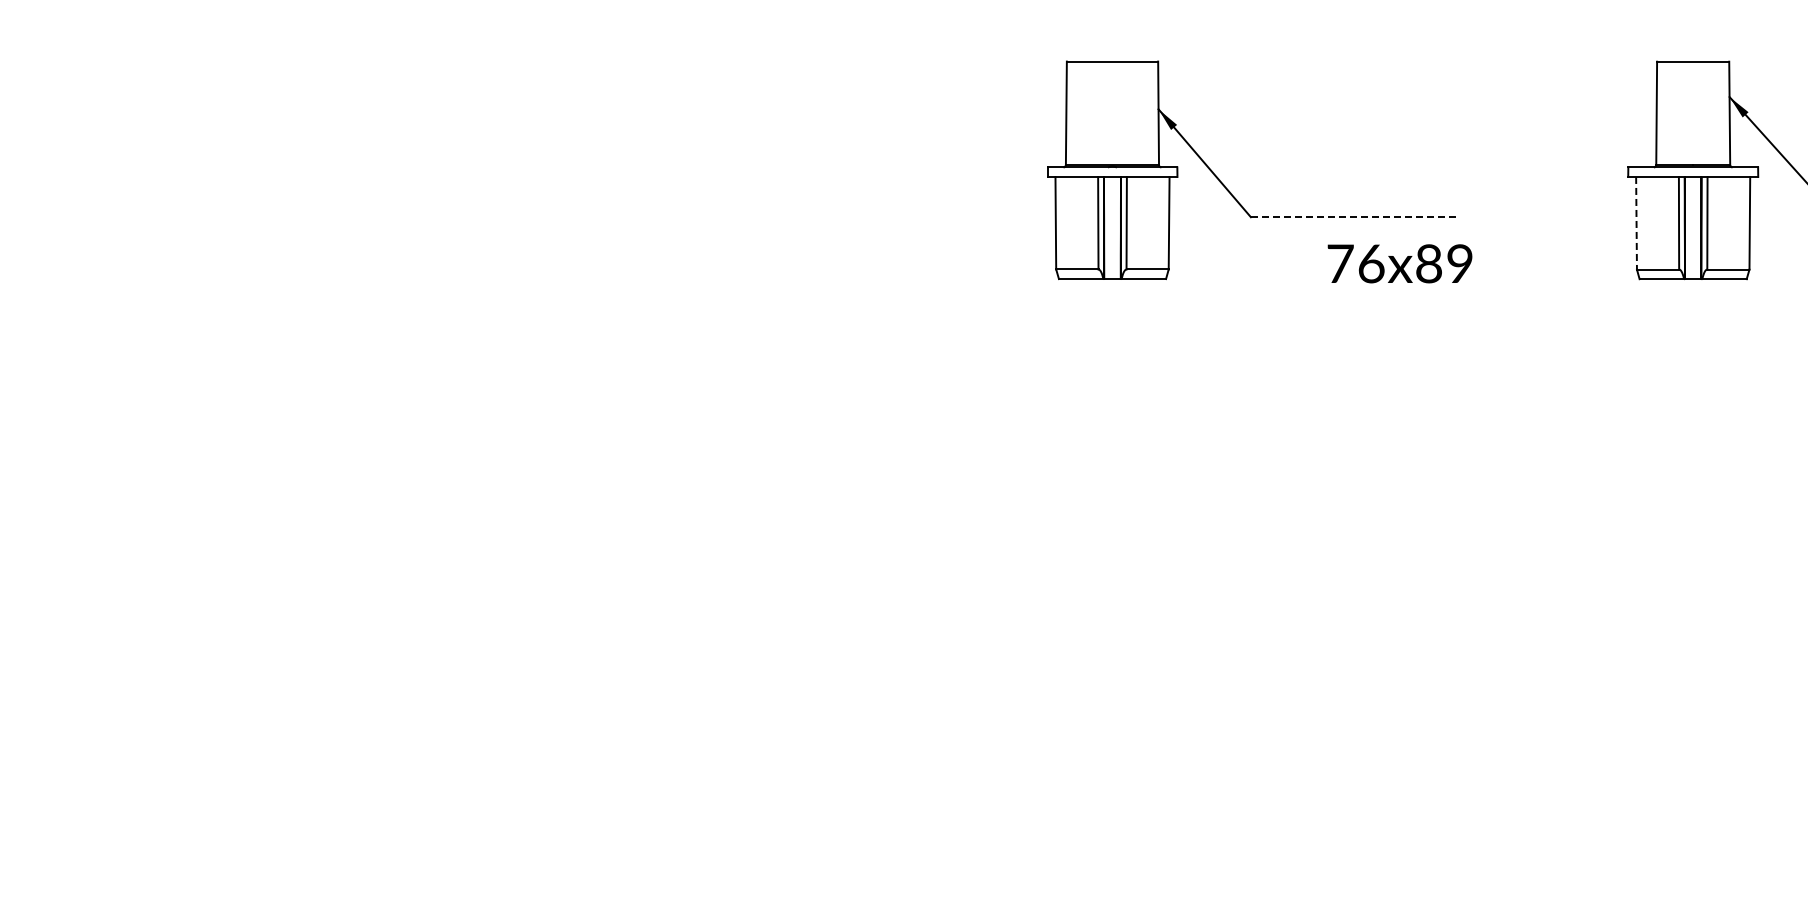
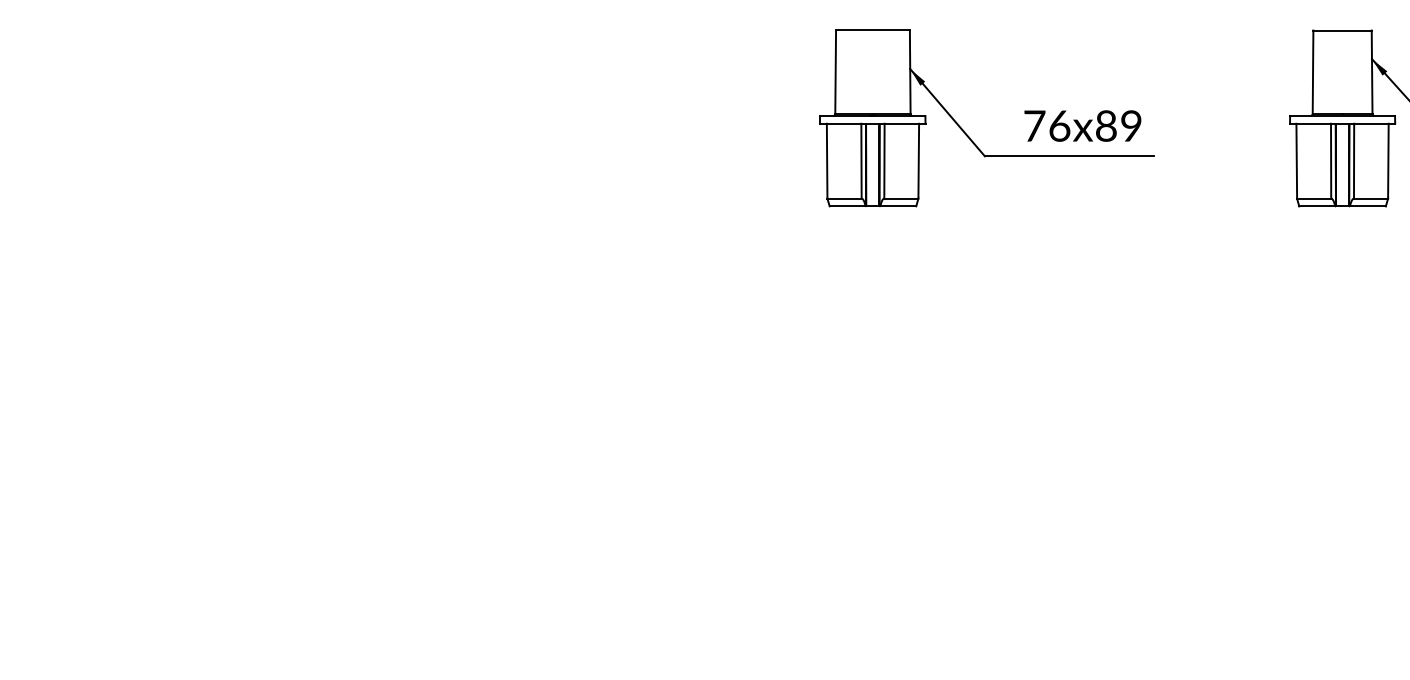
line: (1355, 217) -> (1069, 156), dashed -> solid
line: (1636, 223) -> (1296, 161), dashed -> solid
text: (1399, 263) -> (1082, 125), moved

